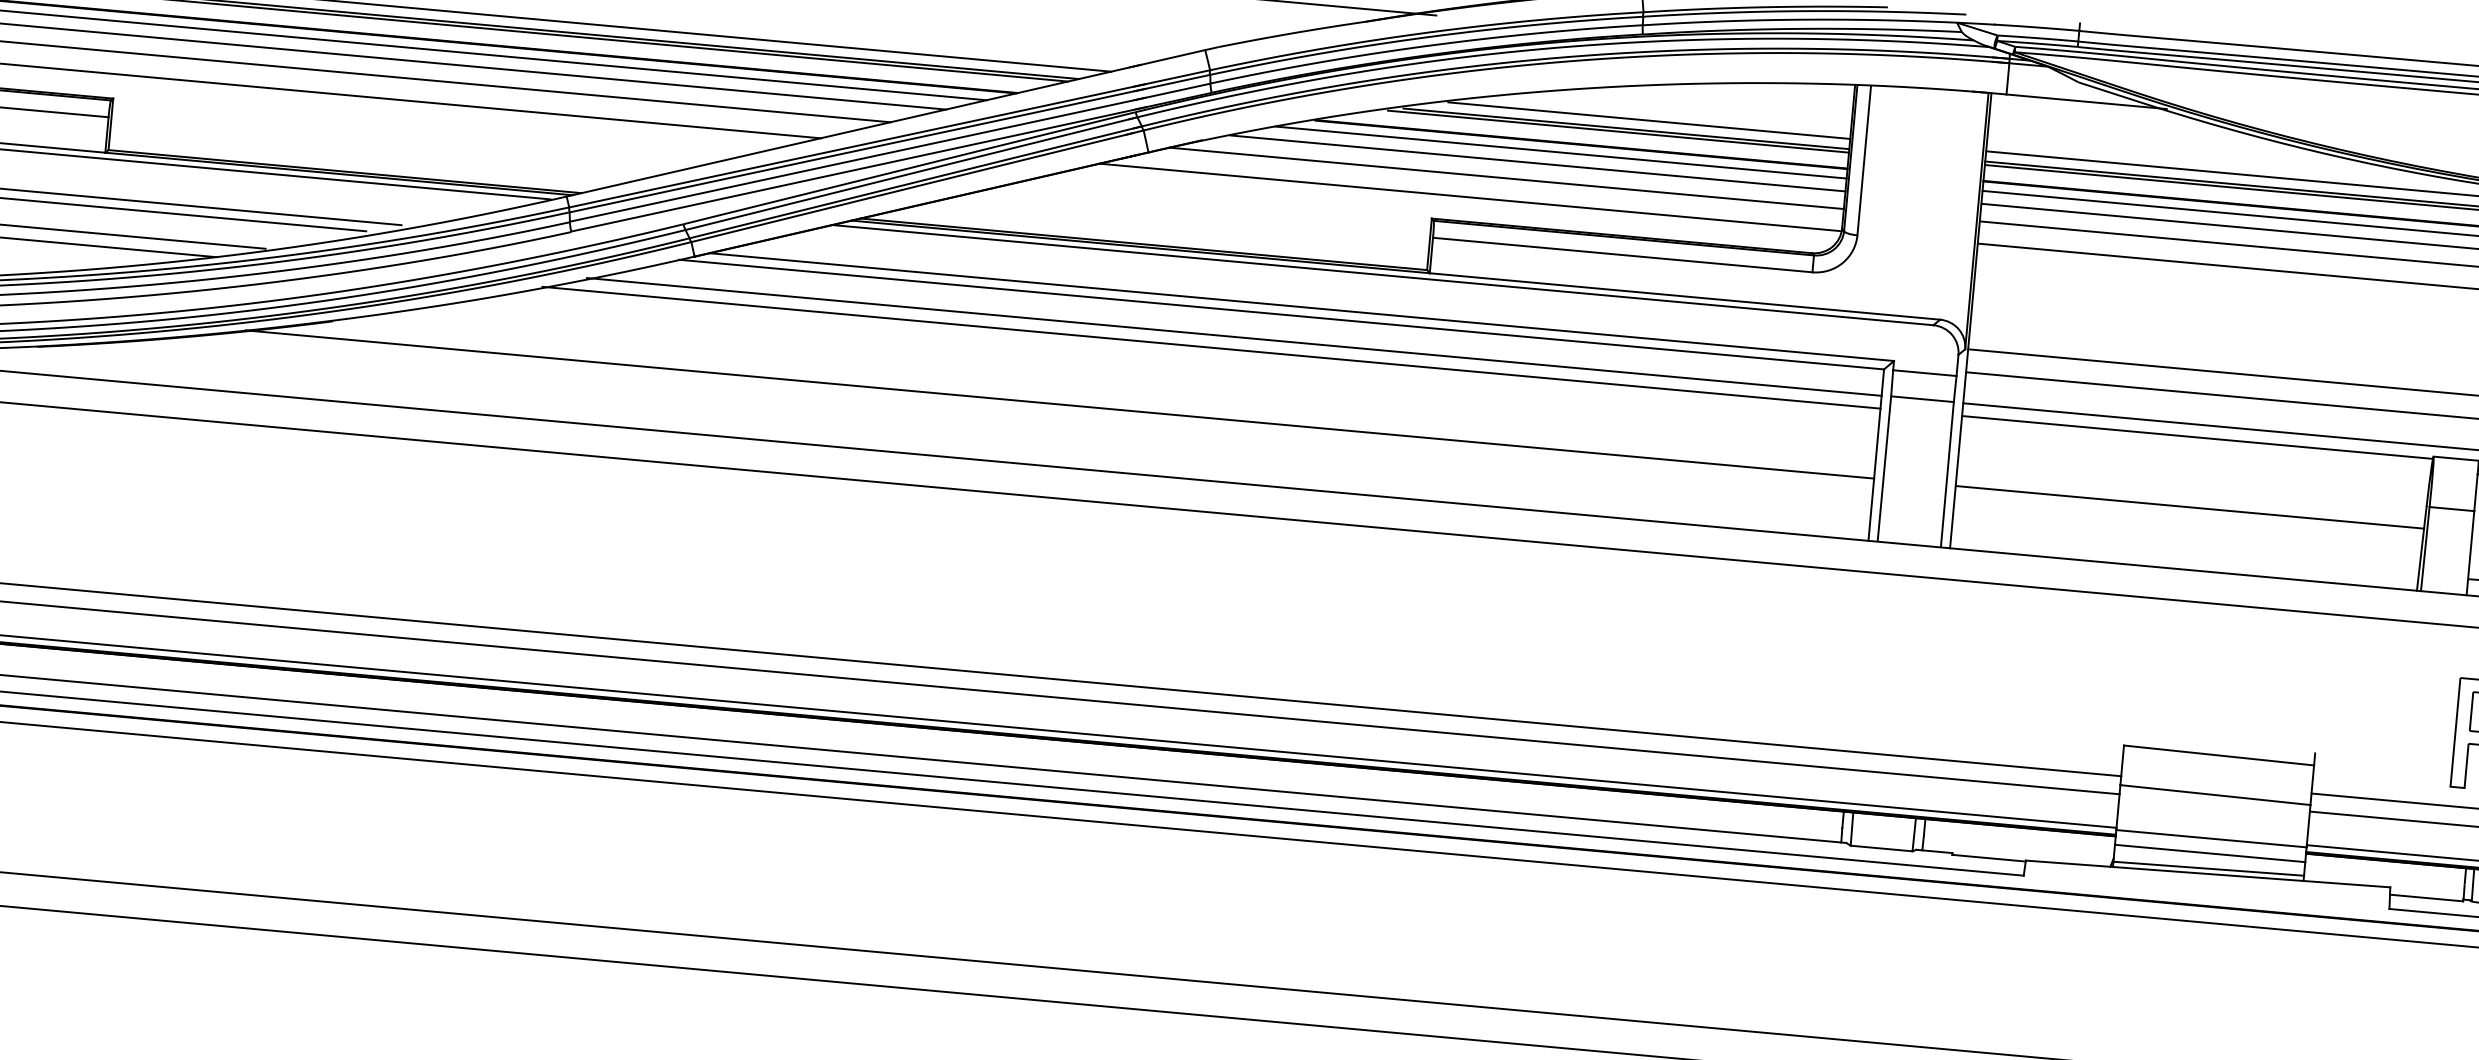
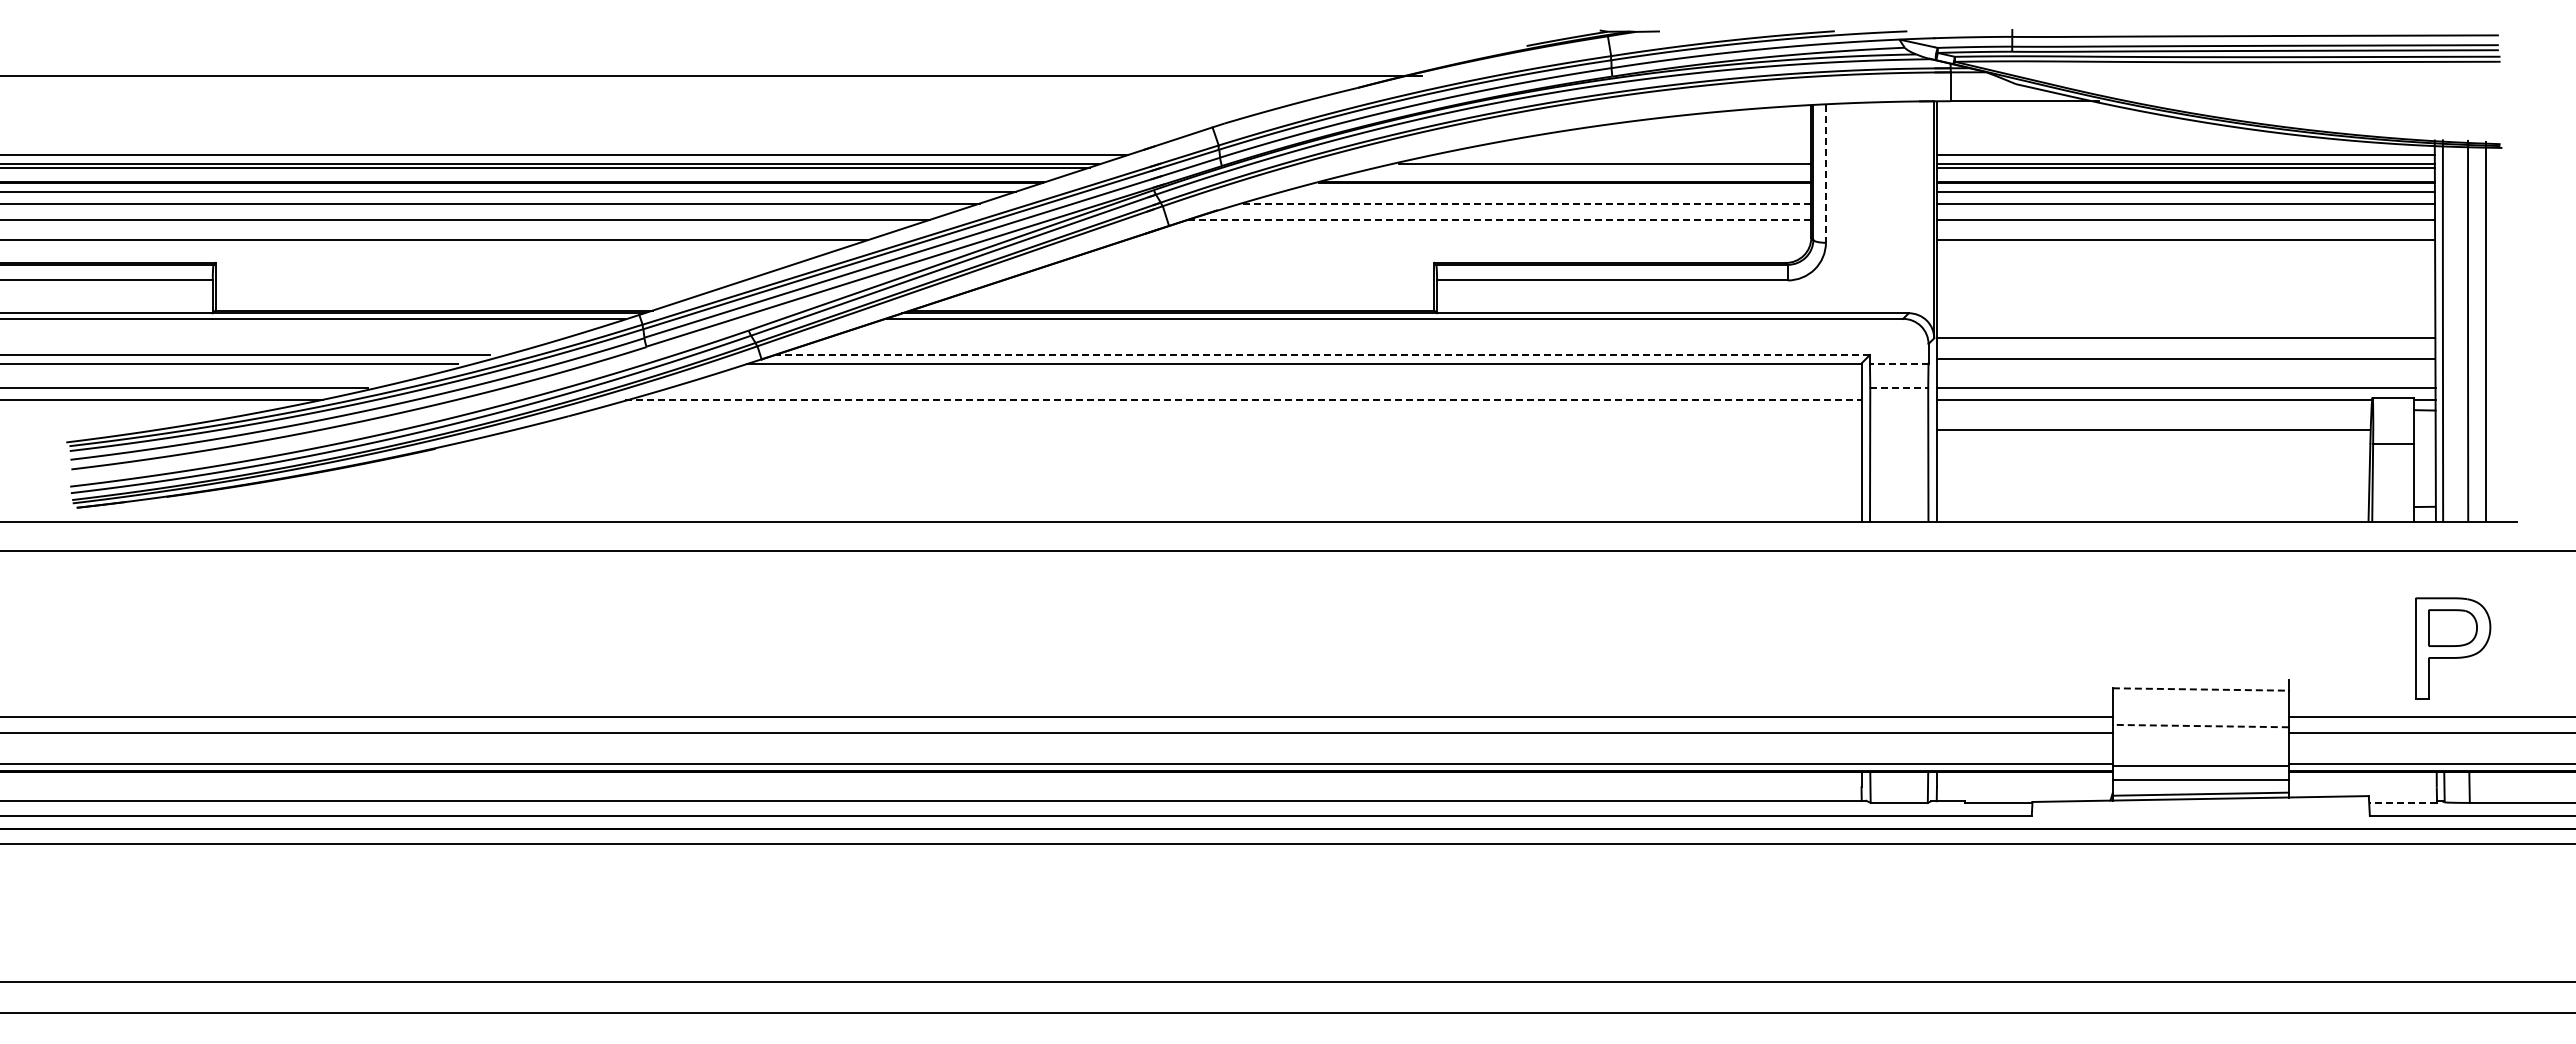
line: (1649, 121) -> (1625, 155), removed
line: (1618, 131) -> (1598, 167), removed
line: (1561, 152) -> (1547, 191), removed
line: (1863, 161) -> (1825, 174), solid -> dashed
line: (1537, 163) -> (1526, 203), solid -> dashed
line: (1506, 177) -> (1499, 219), solid -> dashed
line: (1470, 197) -> (1468, 240), removed
line: (1300, 306) -> (1321, 354), solid -> dashed
line: (1233, 336) -> (1262, 387), removed
line: (1211, 347) -> (1243, 399), solid -> dashed
line: (1924, 373) -> (1898, 363), solid -> dashed
line: (1922, 399) -> (1899, 387), solid -> dashed
line: (1059, 404) -> (1108, 464), removed
line: (2189, 507) -> (2153, 430), moved
line: (2218, 755) -> (2200, 689), solid -> dashed
line: (2215, 795) -> (2200, 726), solid -> dashed
line: (2426, 897) -> (2402, 802), solid -> dashed

